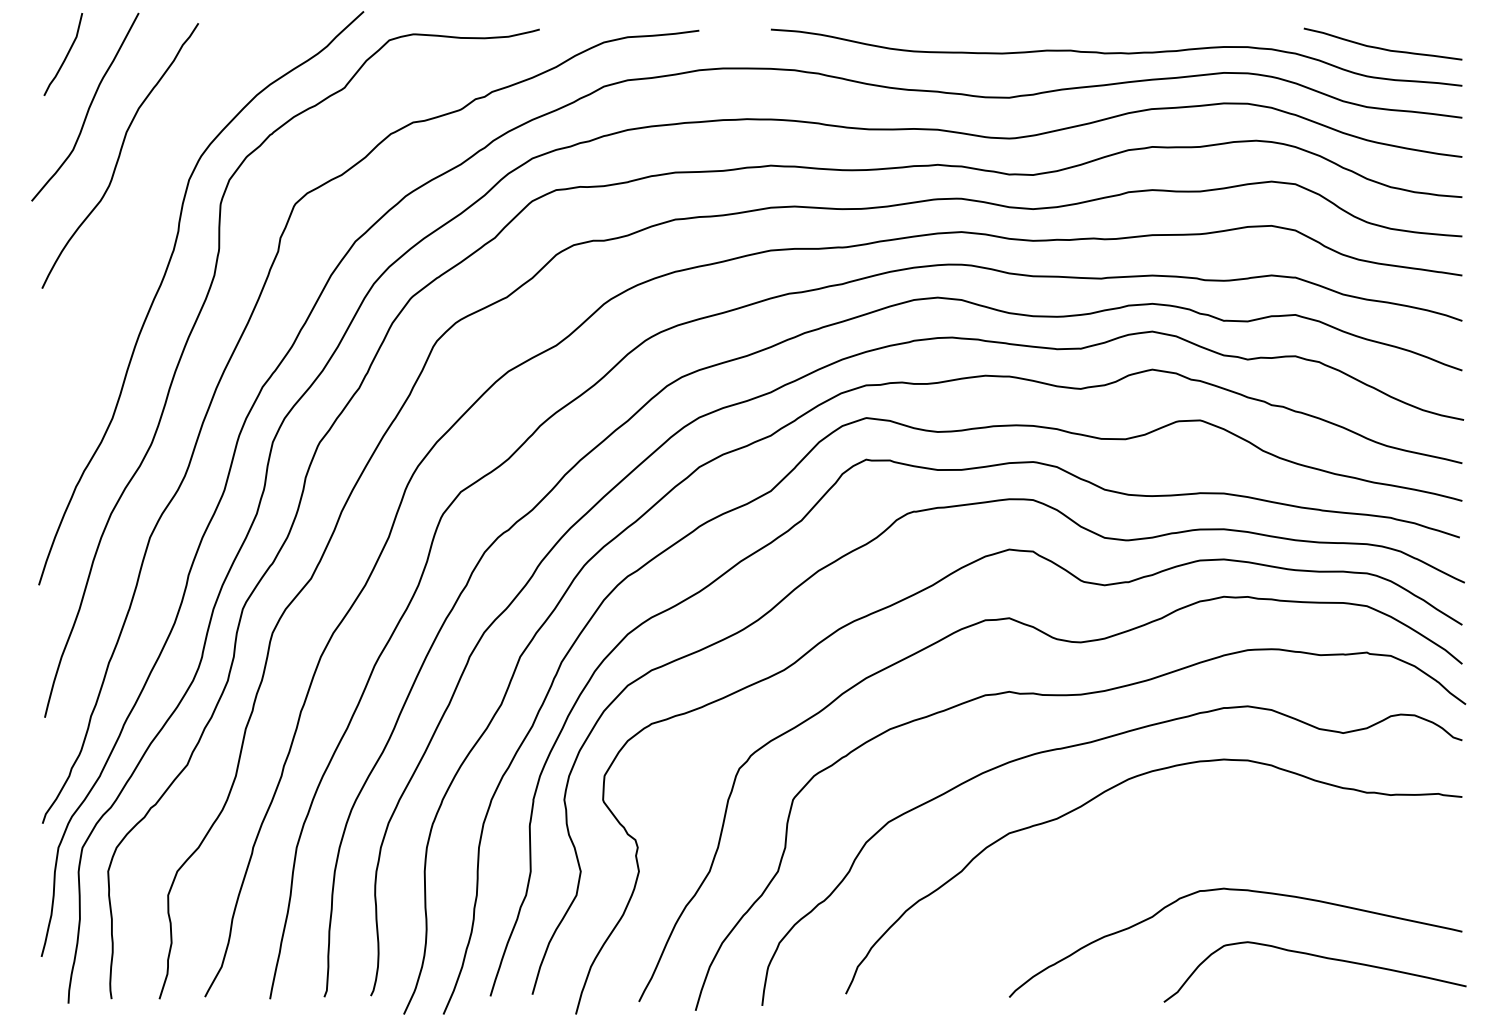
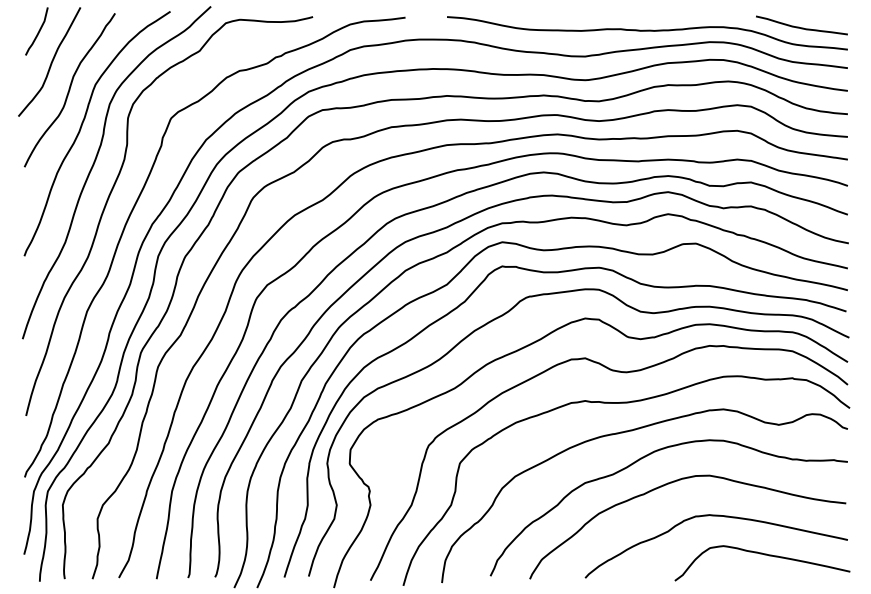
curve: (140, 223) -> (81, 129), added
curve: (1154, 835) -> (669, 484), added

